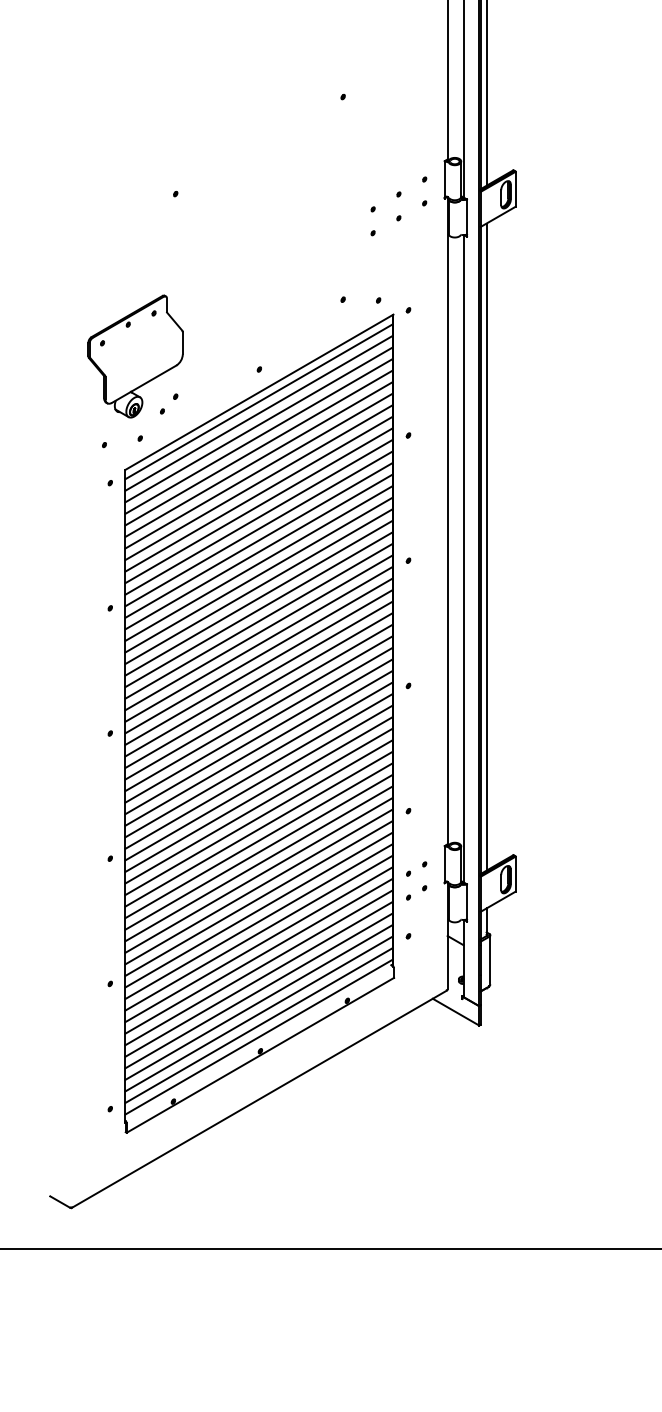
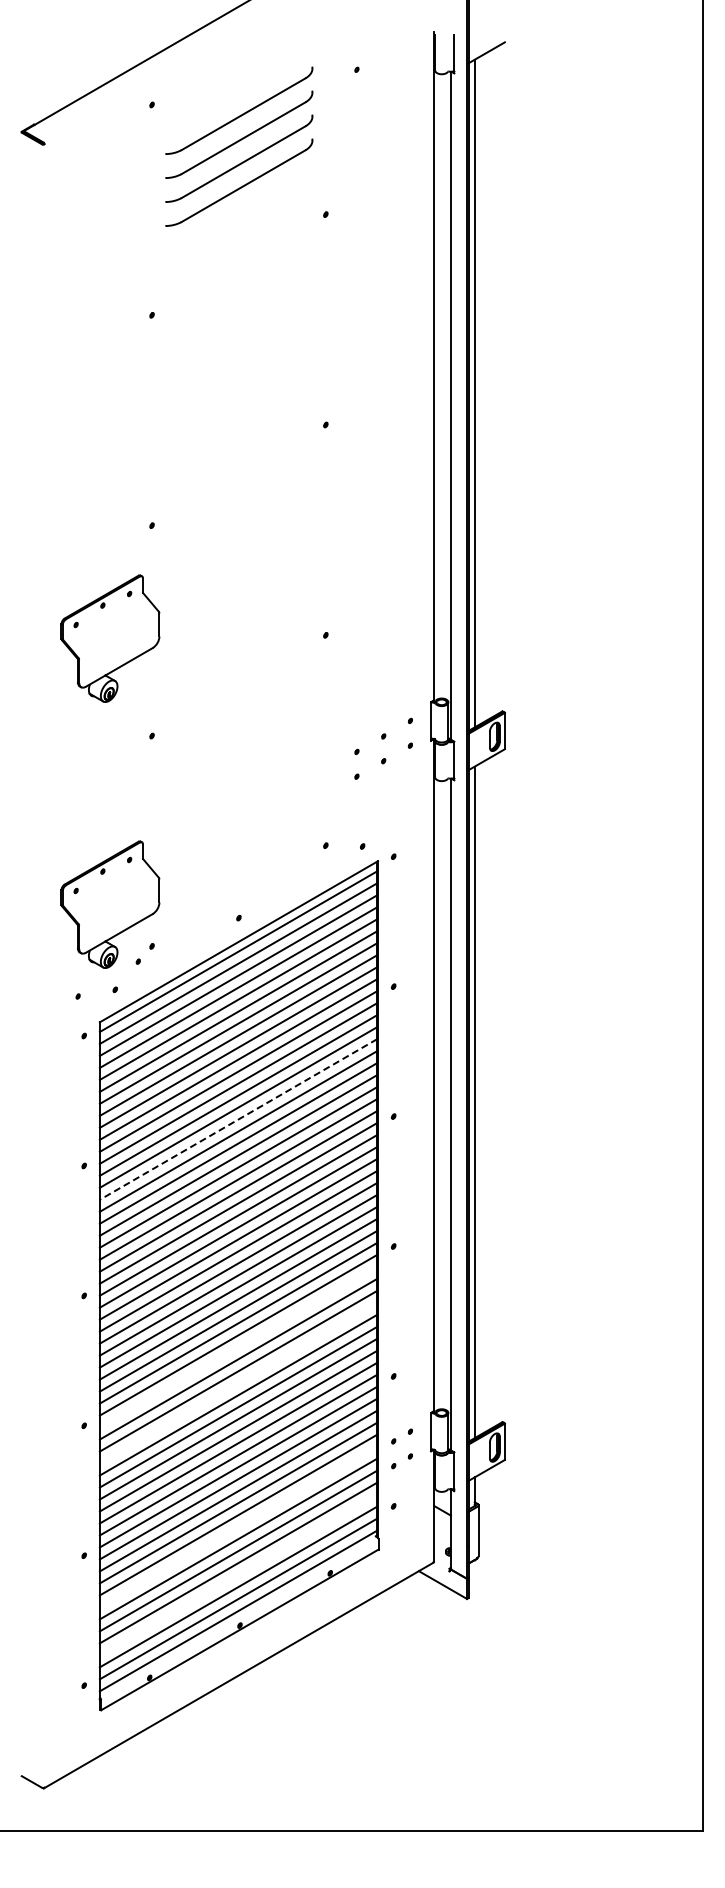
part: (135, 100) -> (110, 638), added
line: (258, 563) -> (238, 1119), solid -> dashed
line: (258, 782) -> (238, 1346), removed
line: (258, 816) -> (238, 1382), removed
line: (258, 955) -> (238, 1526), removed
line: (258, 1001) -> (238, 1574), removed

